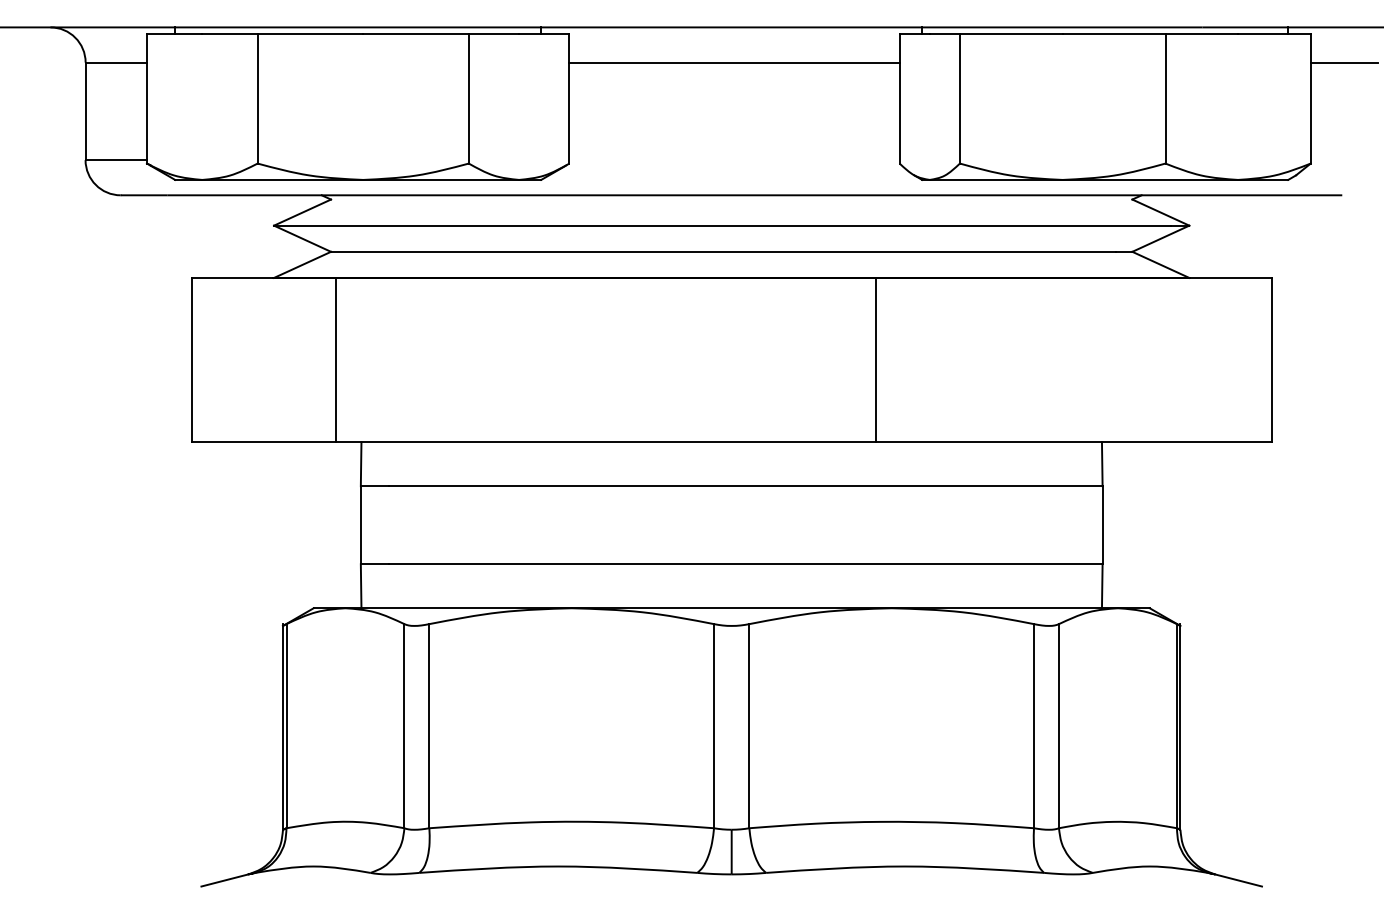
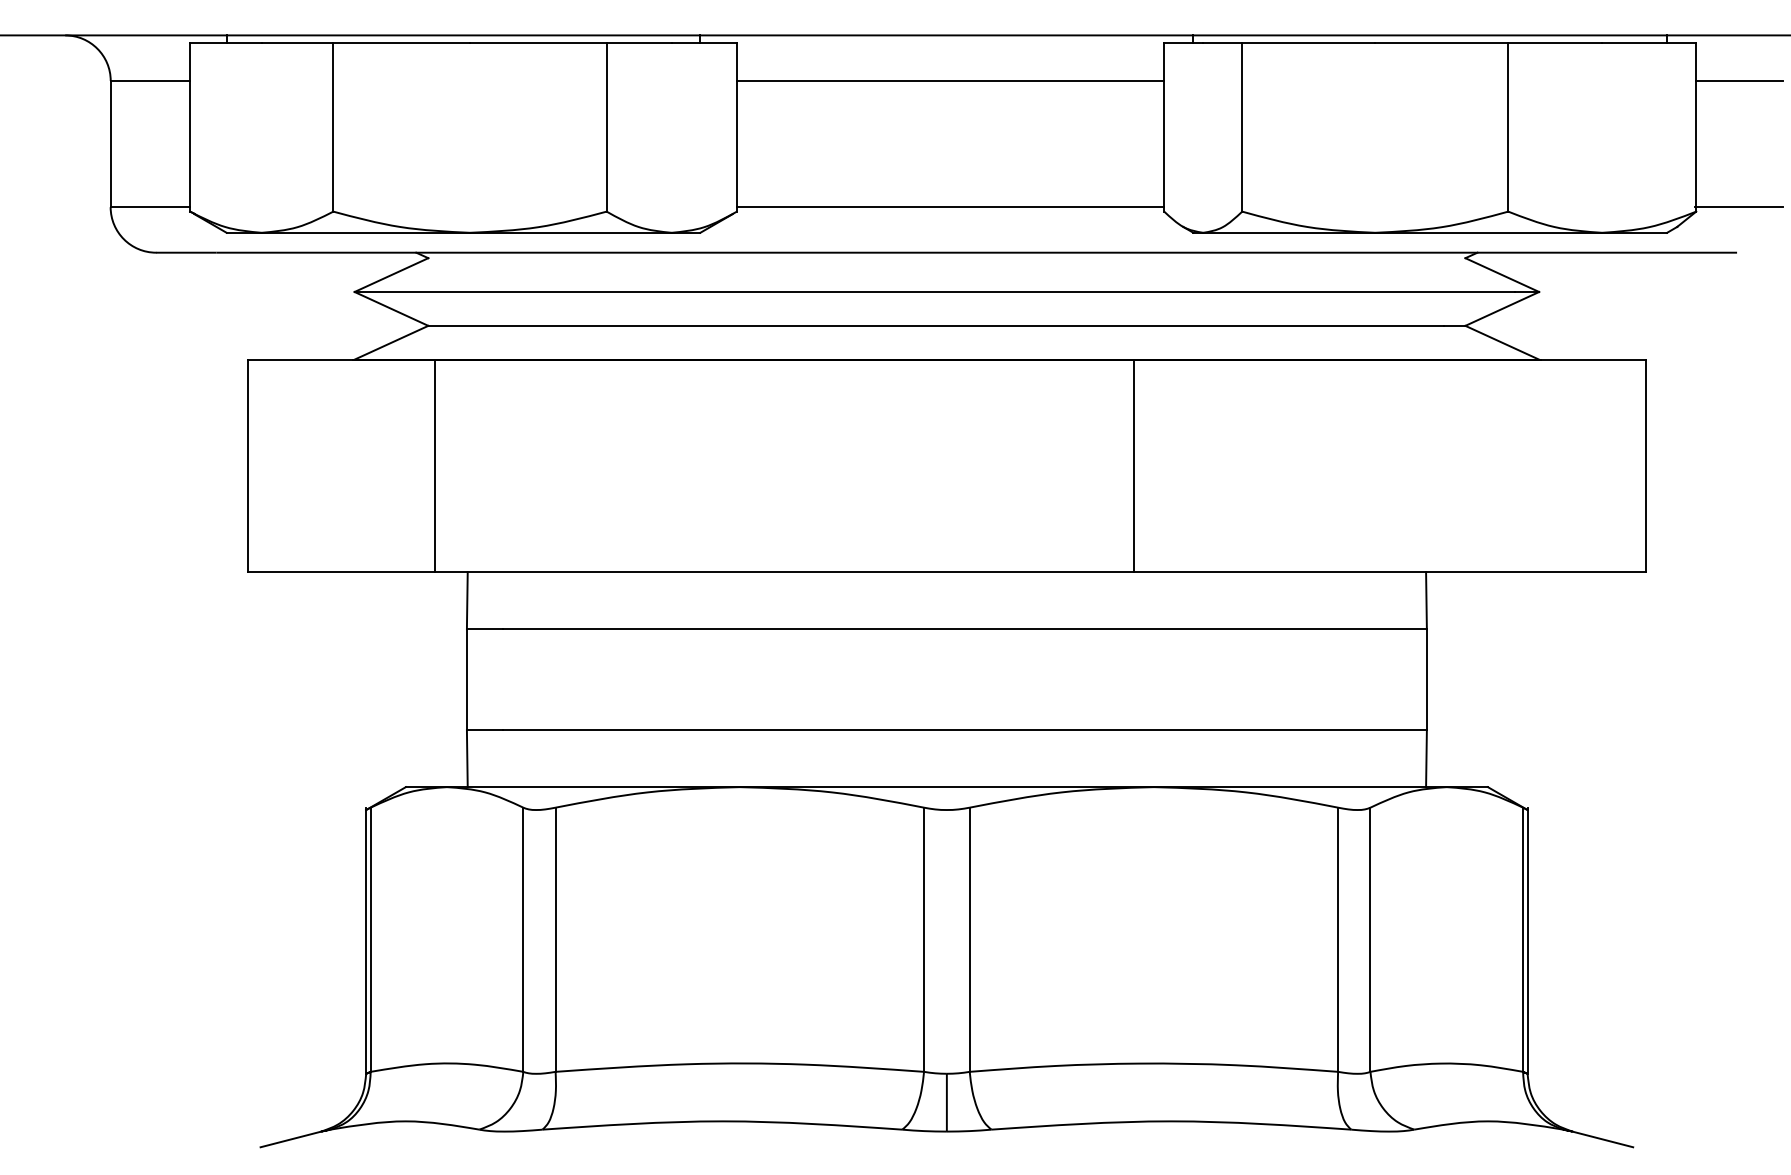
line: (734, 160) -> (950, 207), added
line: (1343, 160) -> (1738, 207), added

